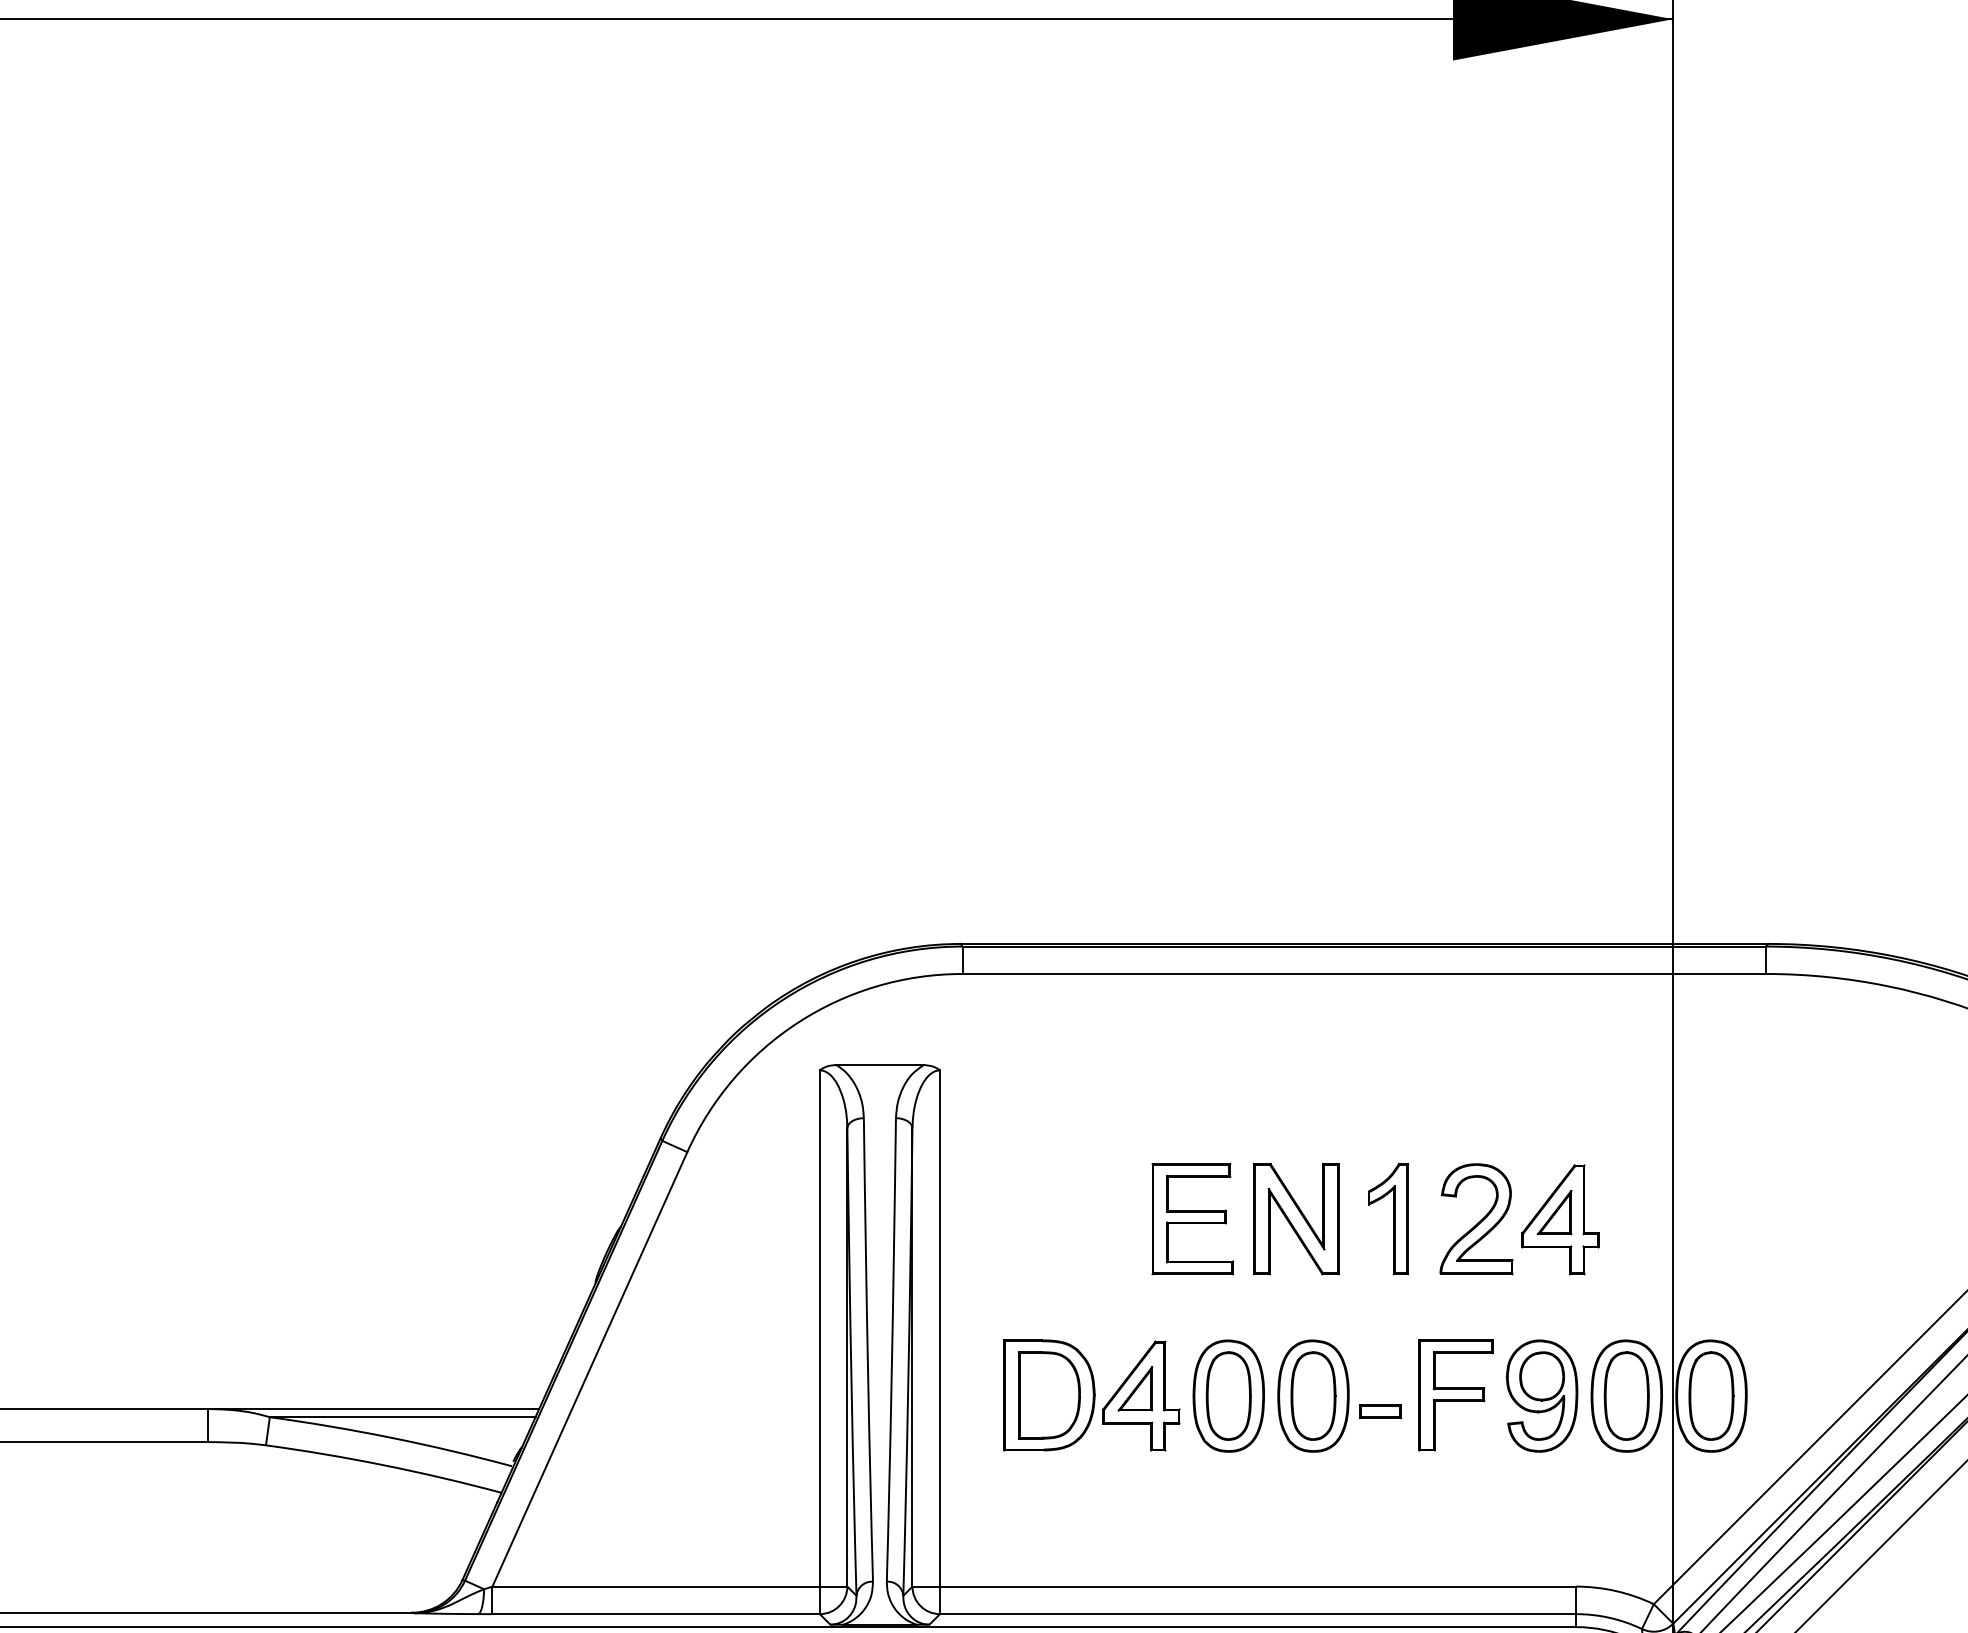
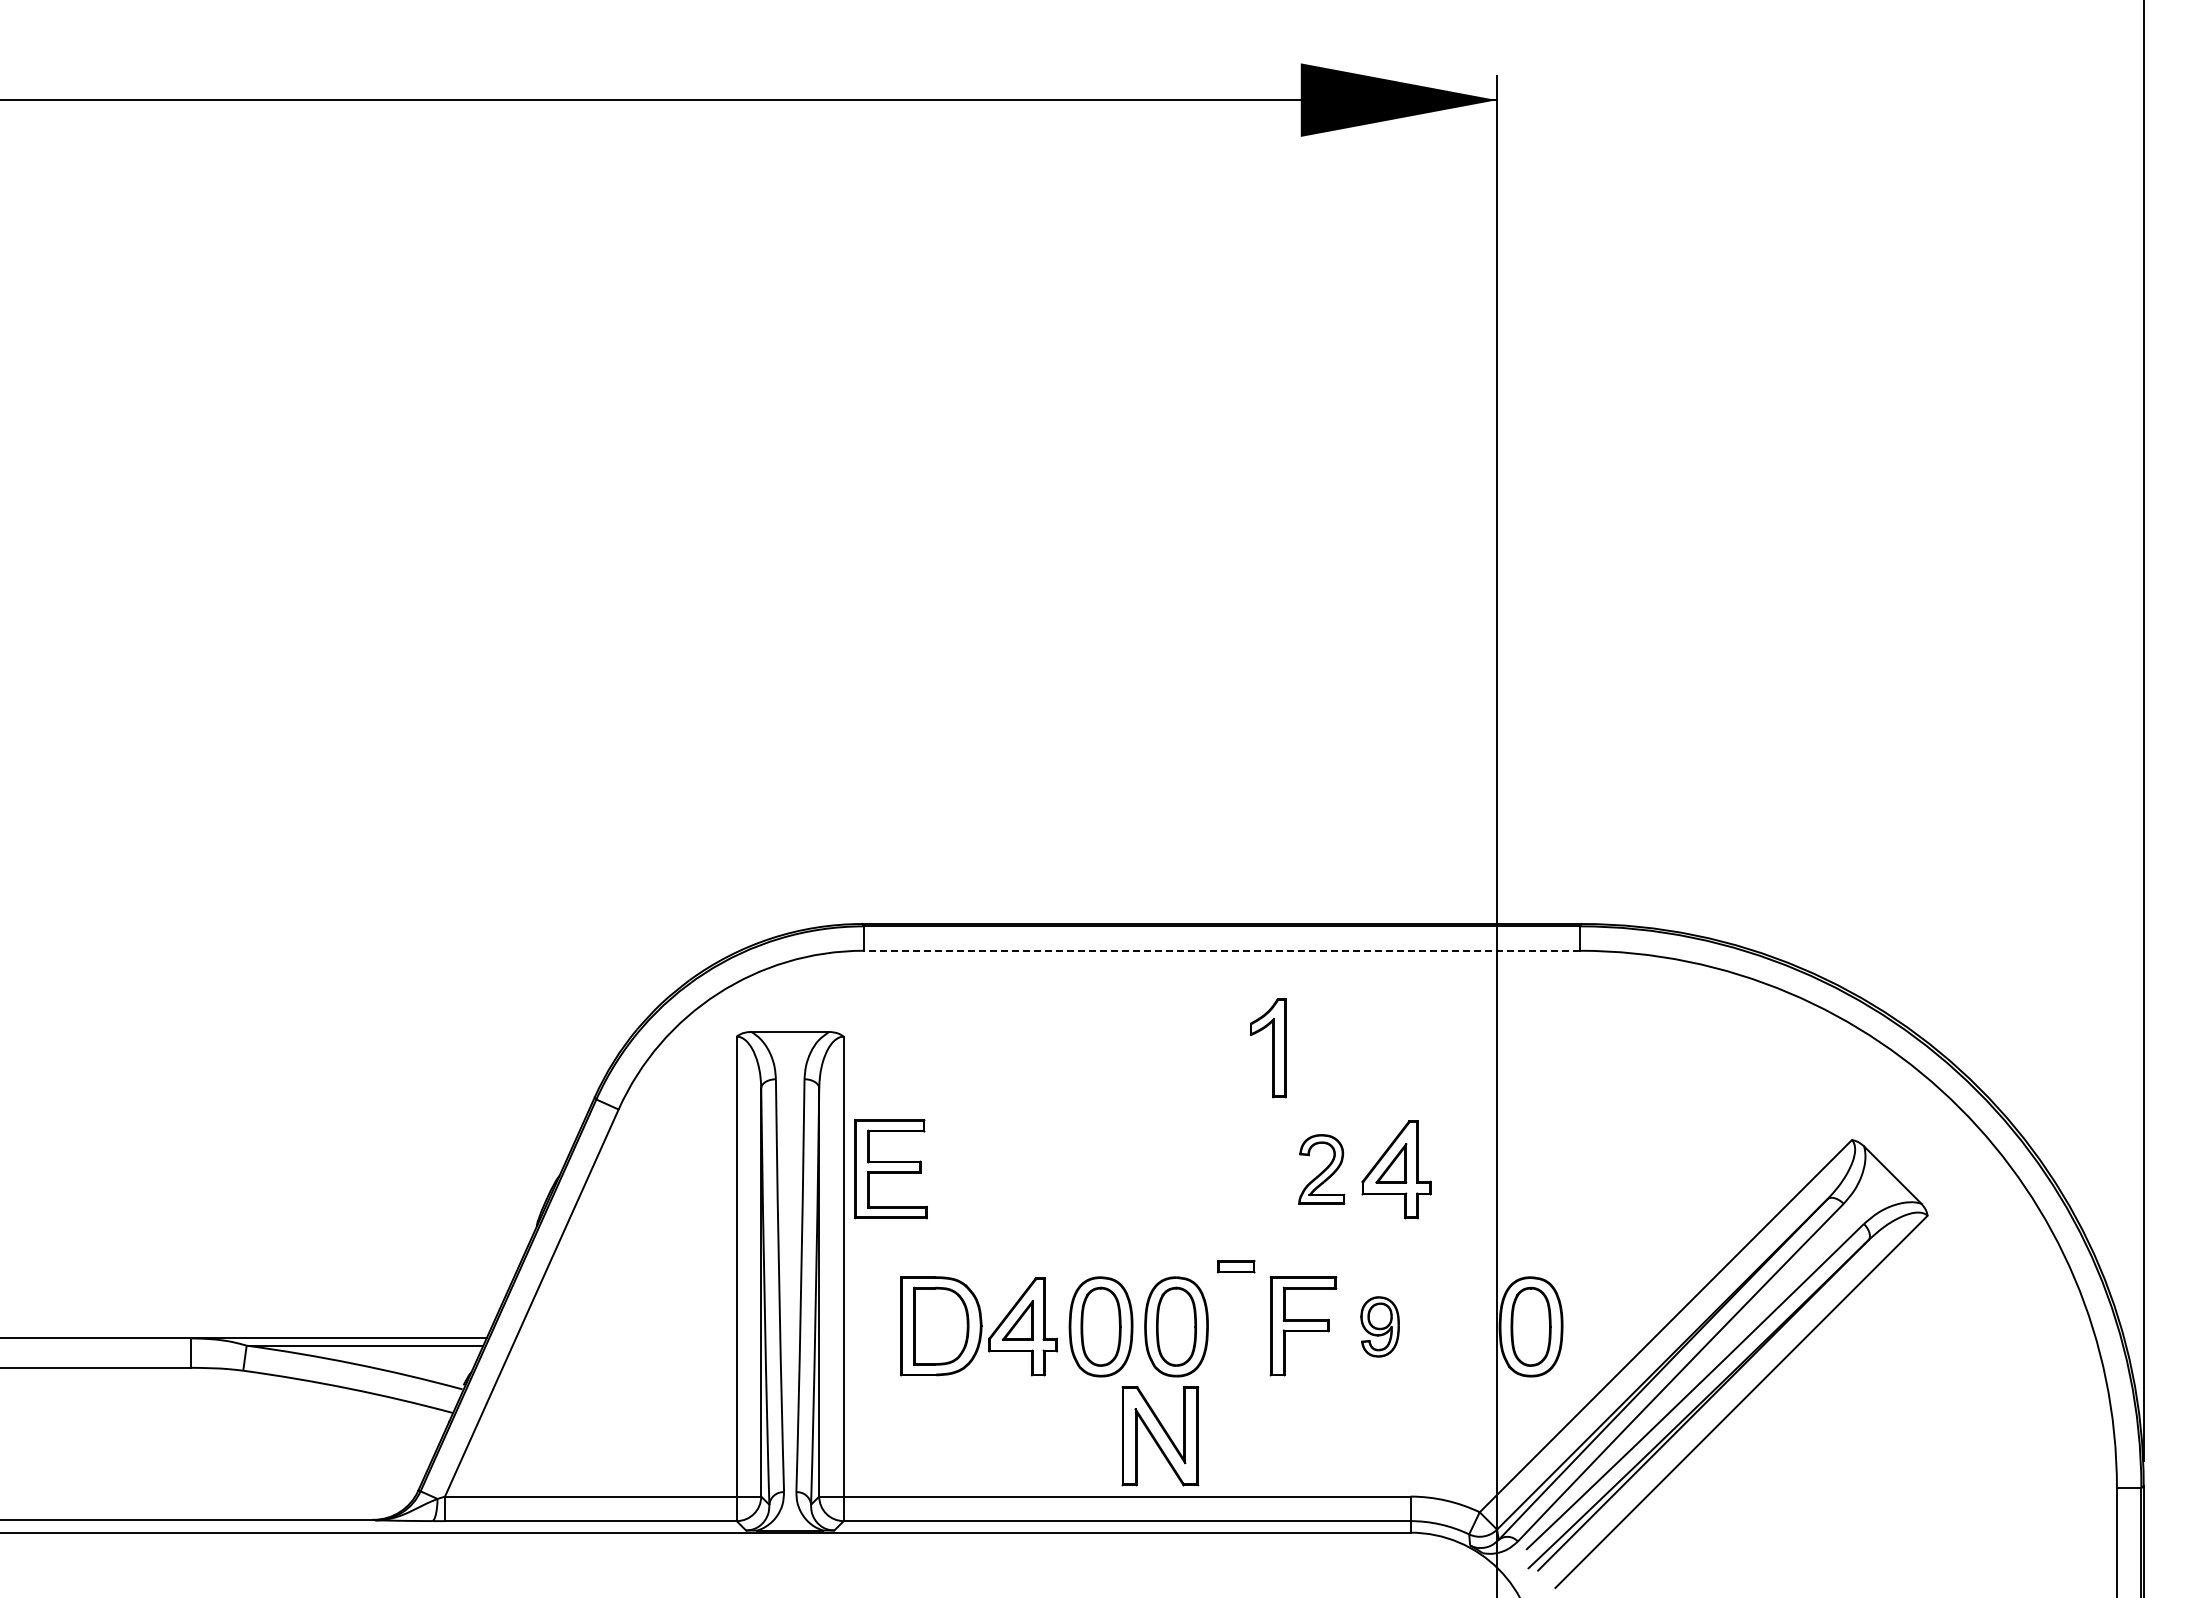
line: (1363, 973) -> (1221, 950), solid -> dashed
part: (1192, 1219) -> (890, 1169), moved
part: (1296, 1219) -> (1160, 1436), moved
part: (1388, 1219) -> (1268, 1048), moved
part: (1476, 1219) -> (1321, 1169), size x0.7
part: (1541, 1395) -> (1379, 1326), size x0.6
part: (1626, 1395) -> (1455, 1326), removed
part: (1380, 1411) -> (1236, 1266), moved

